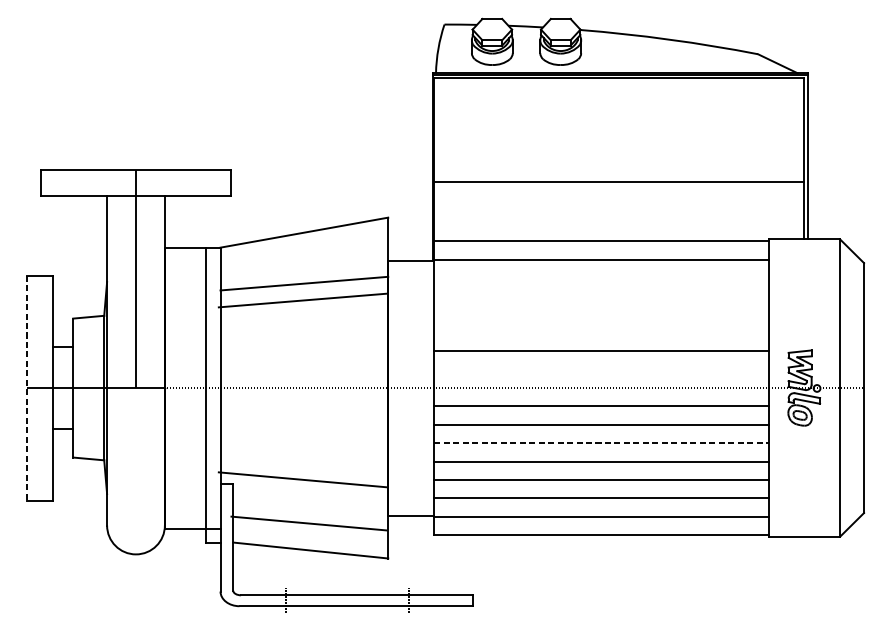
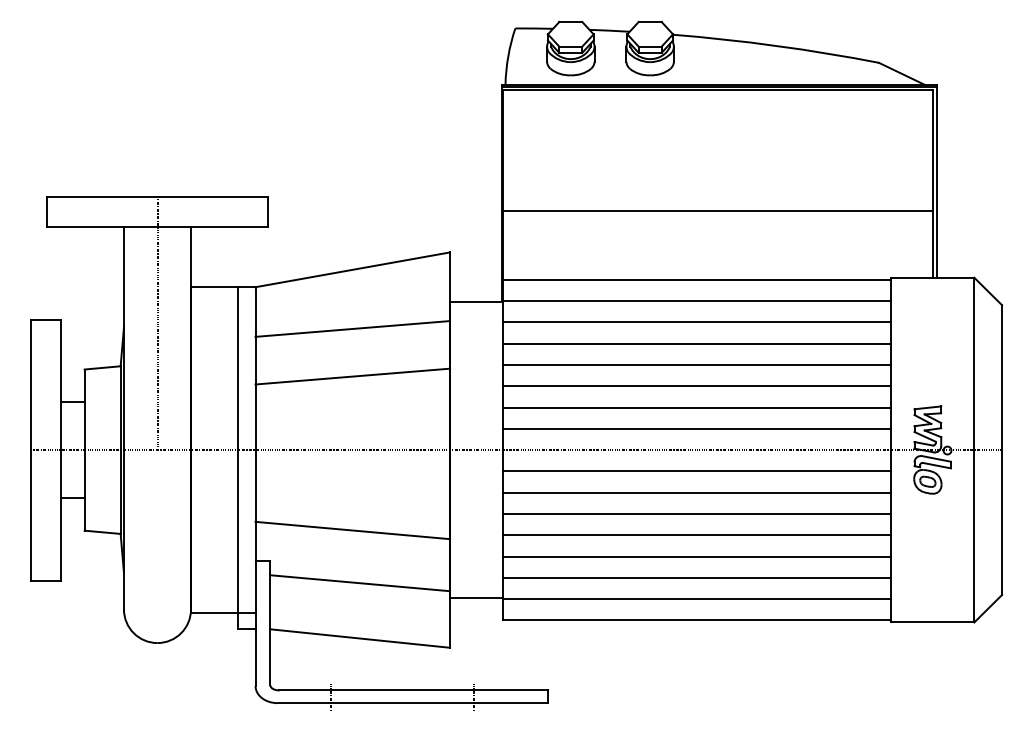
line: (601, 278) -> (697, 322), added
line: (601, 296) -> (697, 343), added
line: (302, 300) -> (352, 376), moved
line: (601, 314) -> (697, 364), added
line: (601, 333) -> (697, 386), added
line: (601, 369) -> (697, 428), added
line: (26, 388) -> (30, 450), dashed -> solid
line: (601, 443) -> (697, 514), dashed -> solid
line: (302, 479) -> (352, 530), moved
line: (309, 523) -> (360, 583), moved

